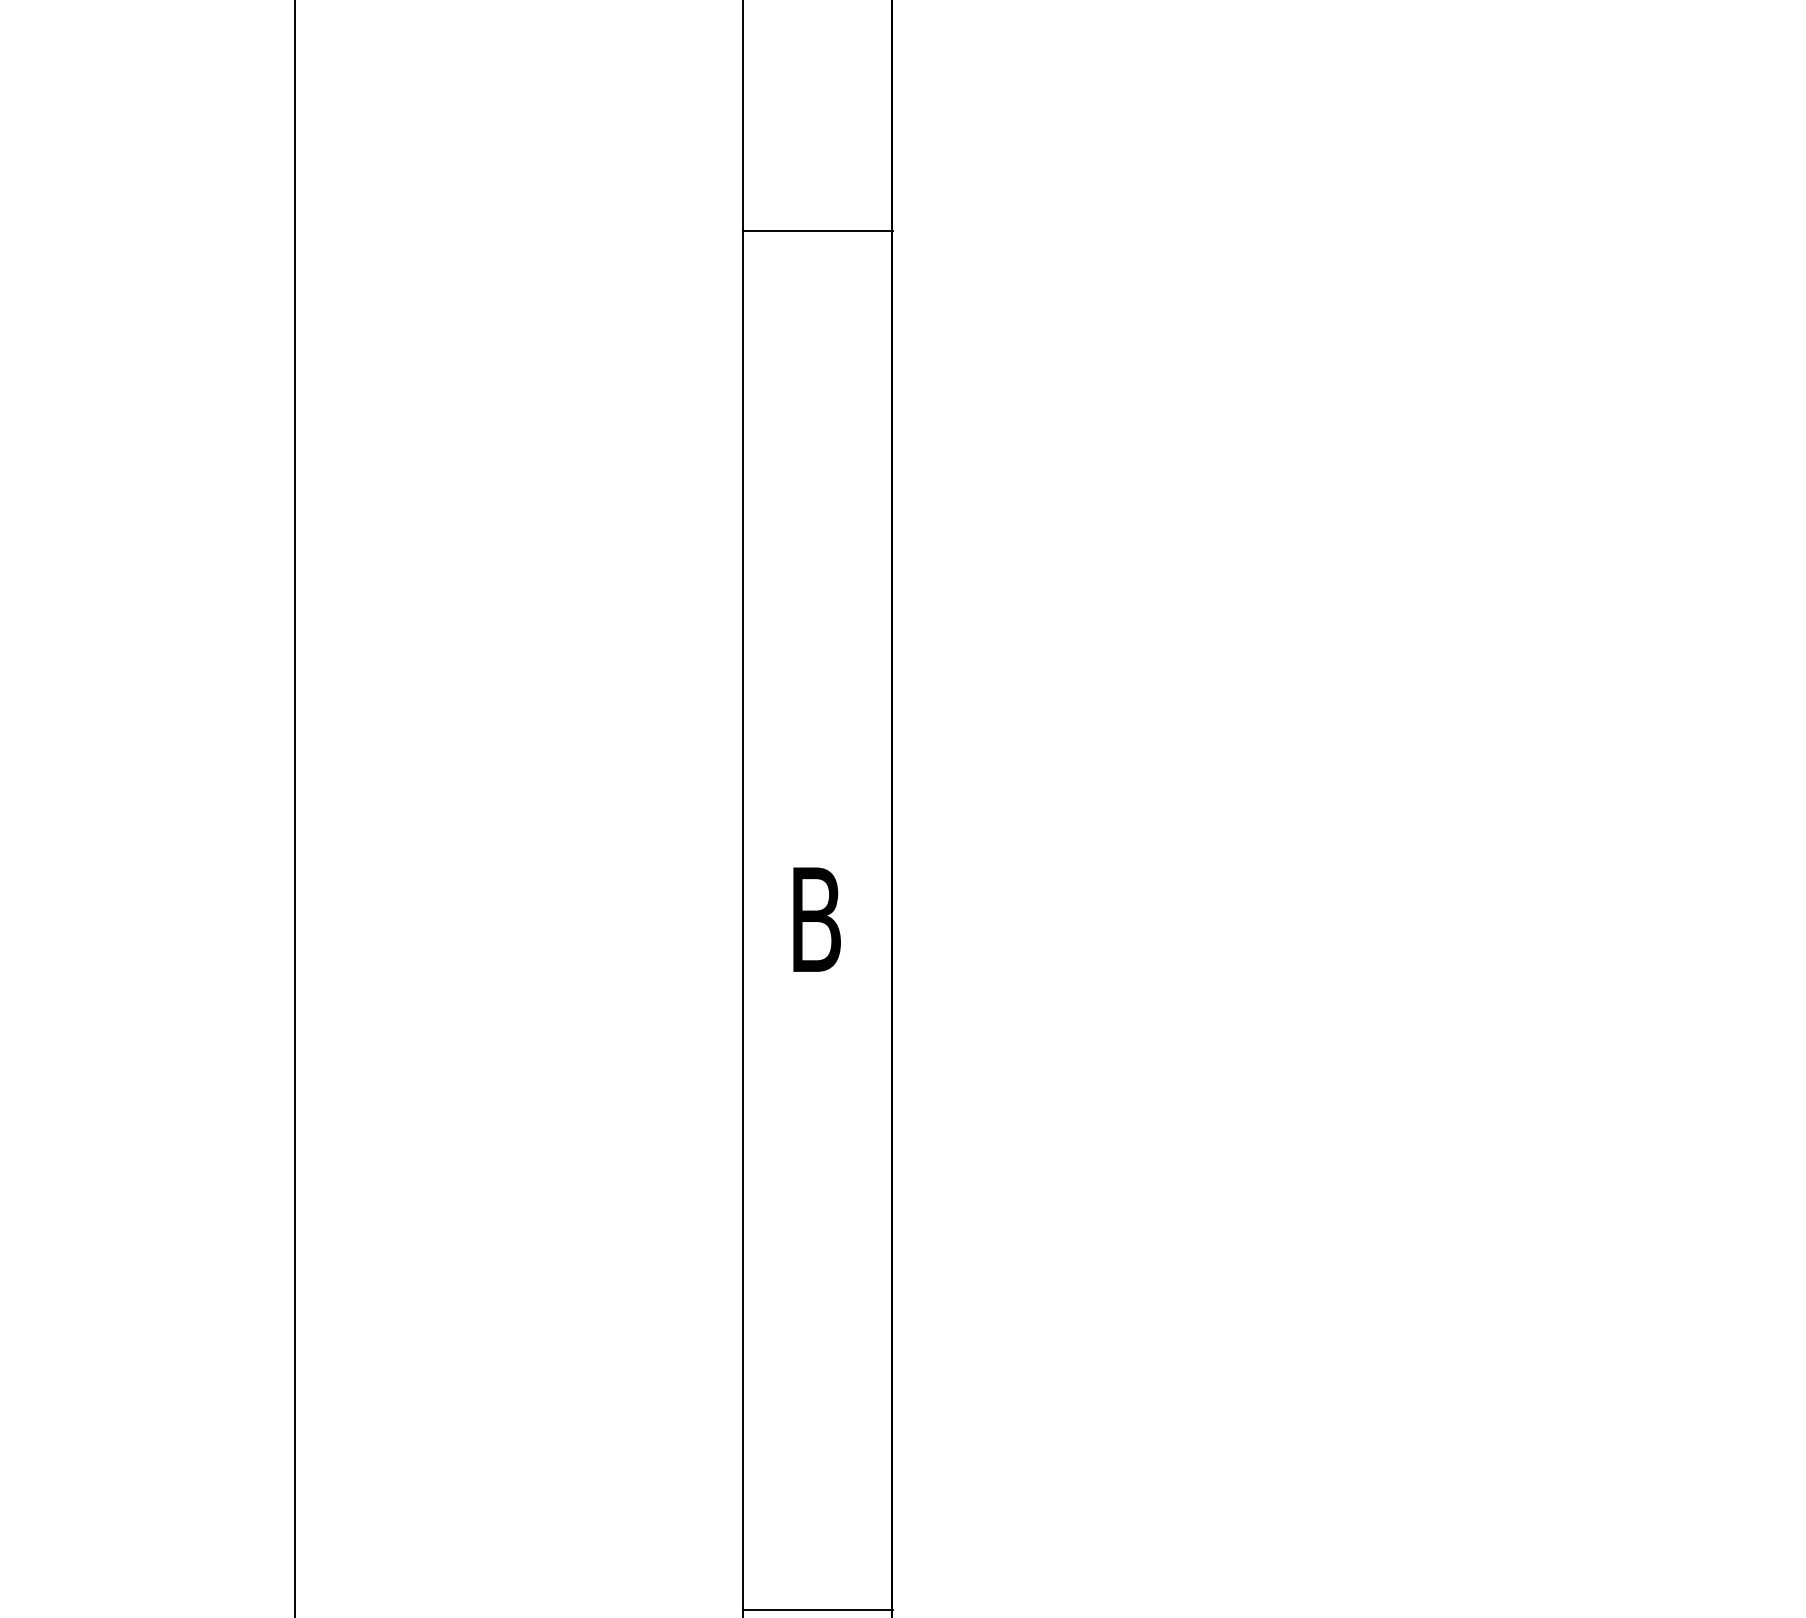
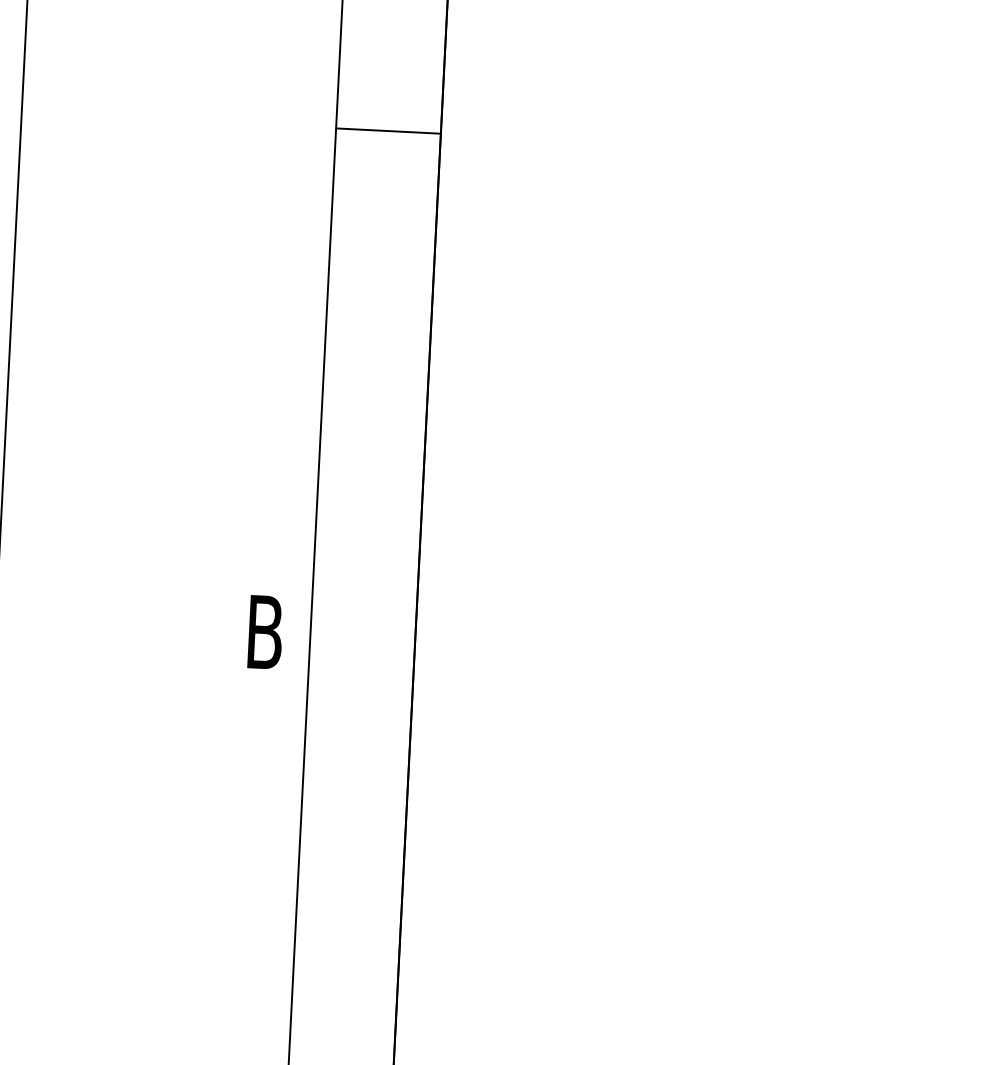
line: (817, 231) -> (388, 131), moved
text: (816, 919) -> (265, 632), moved

